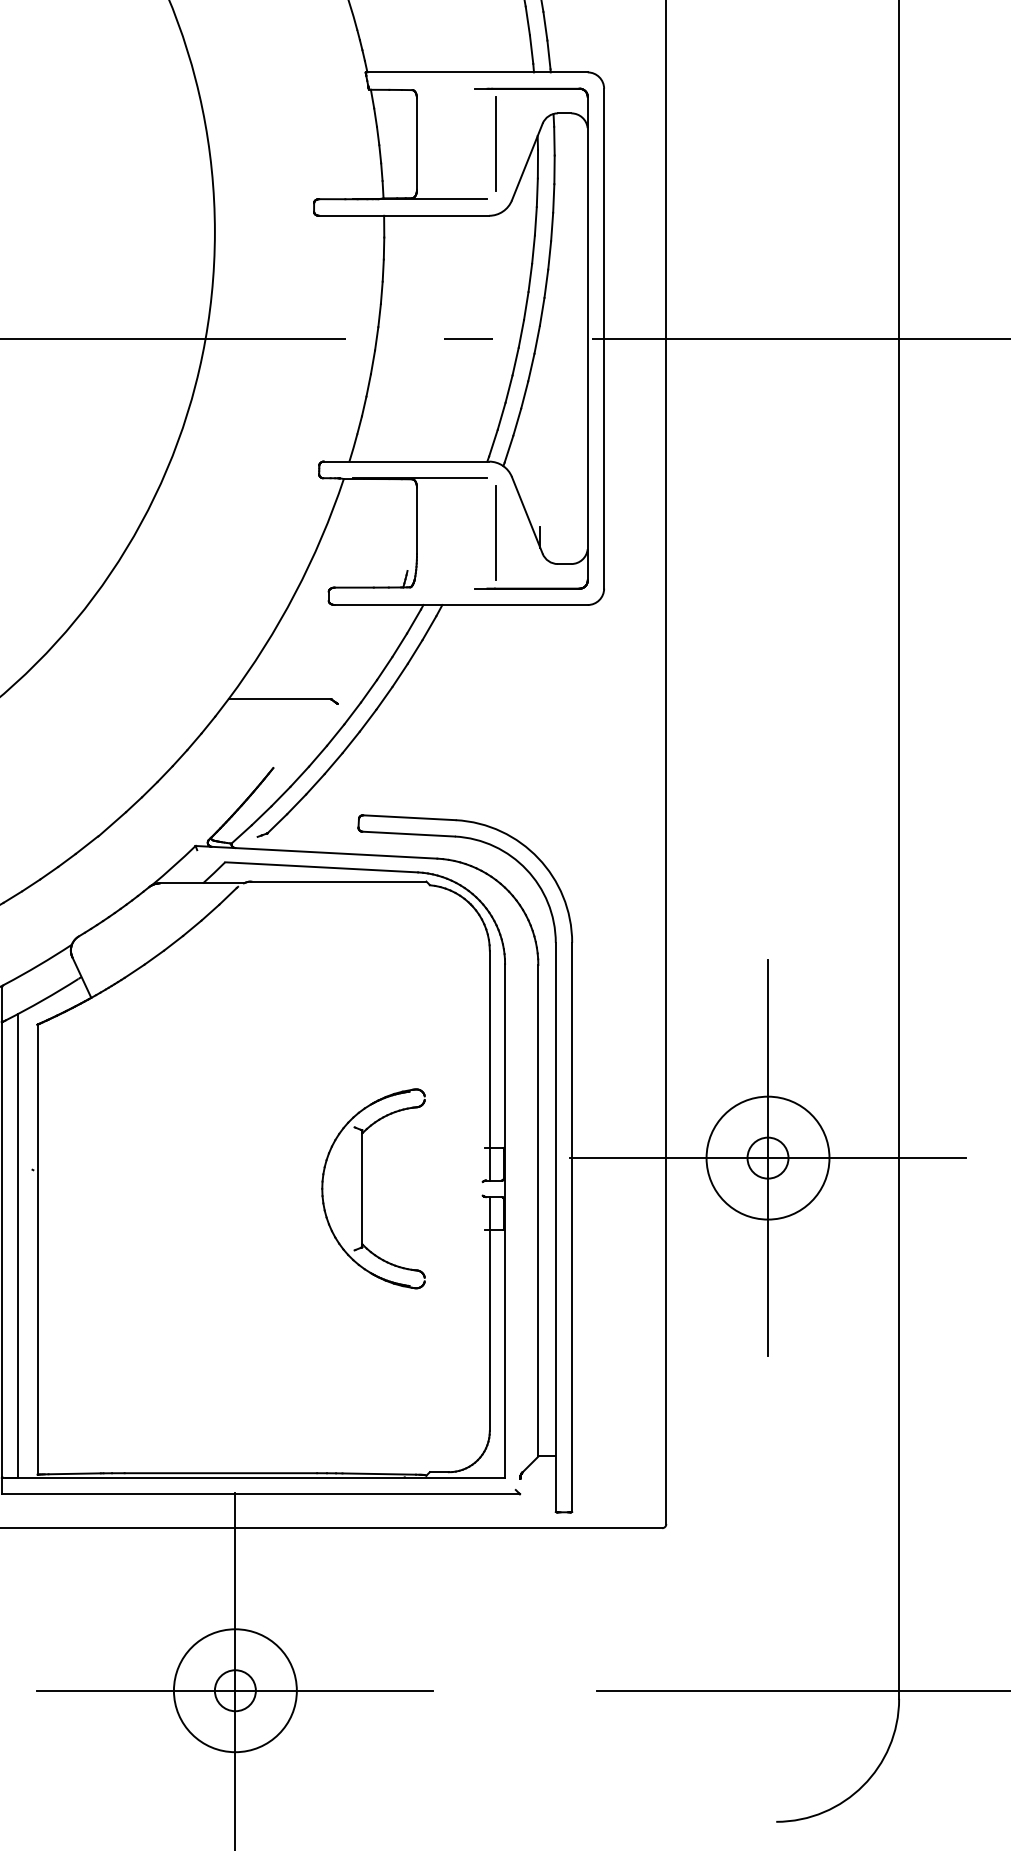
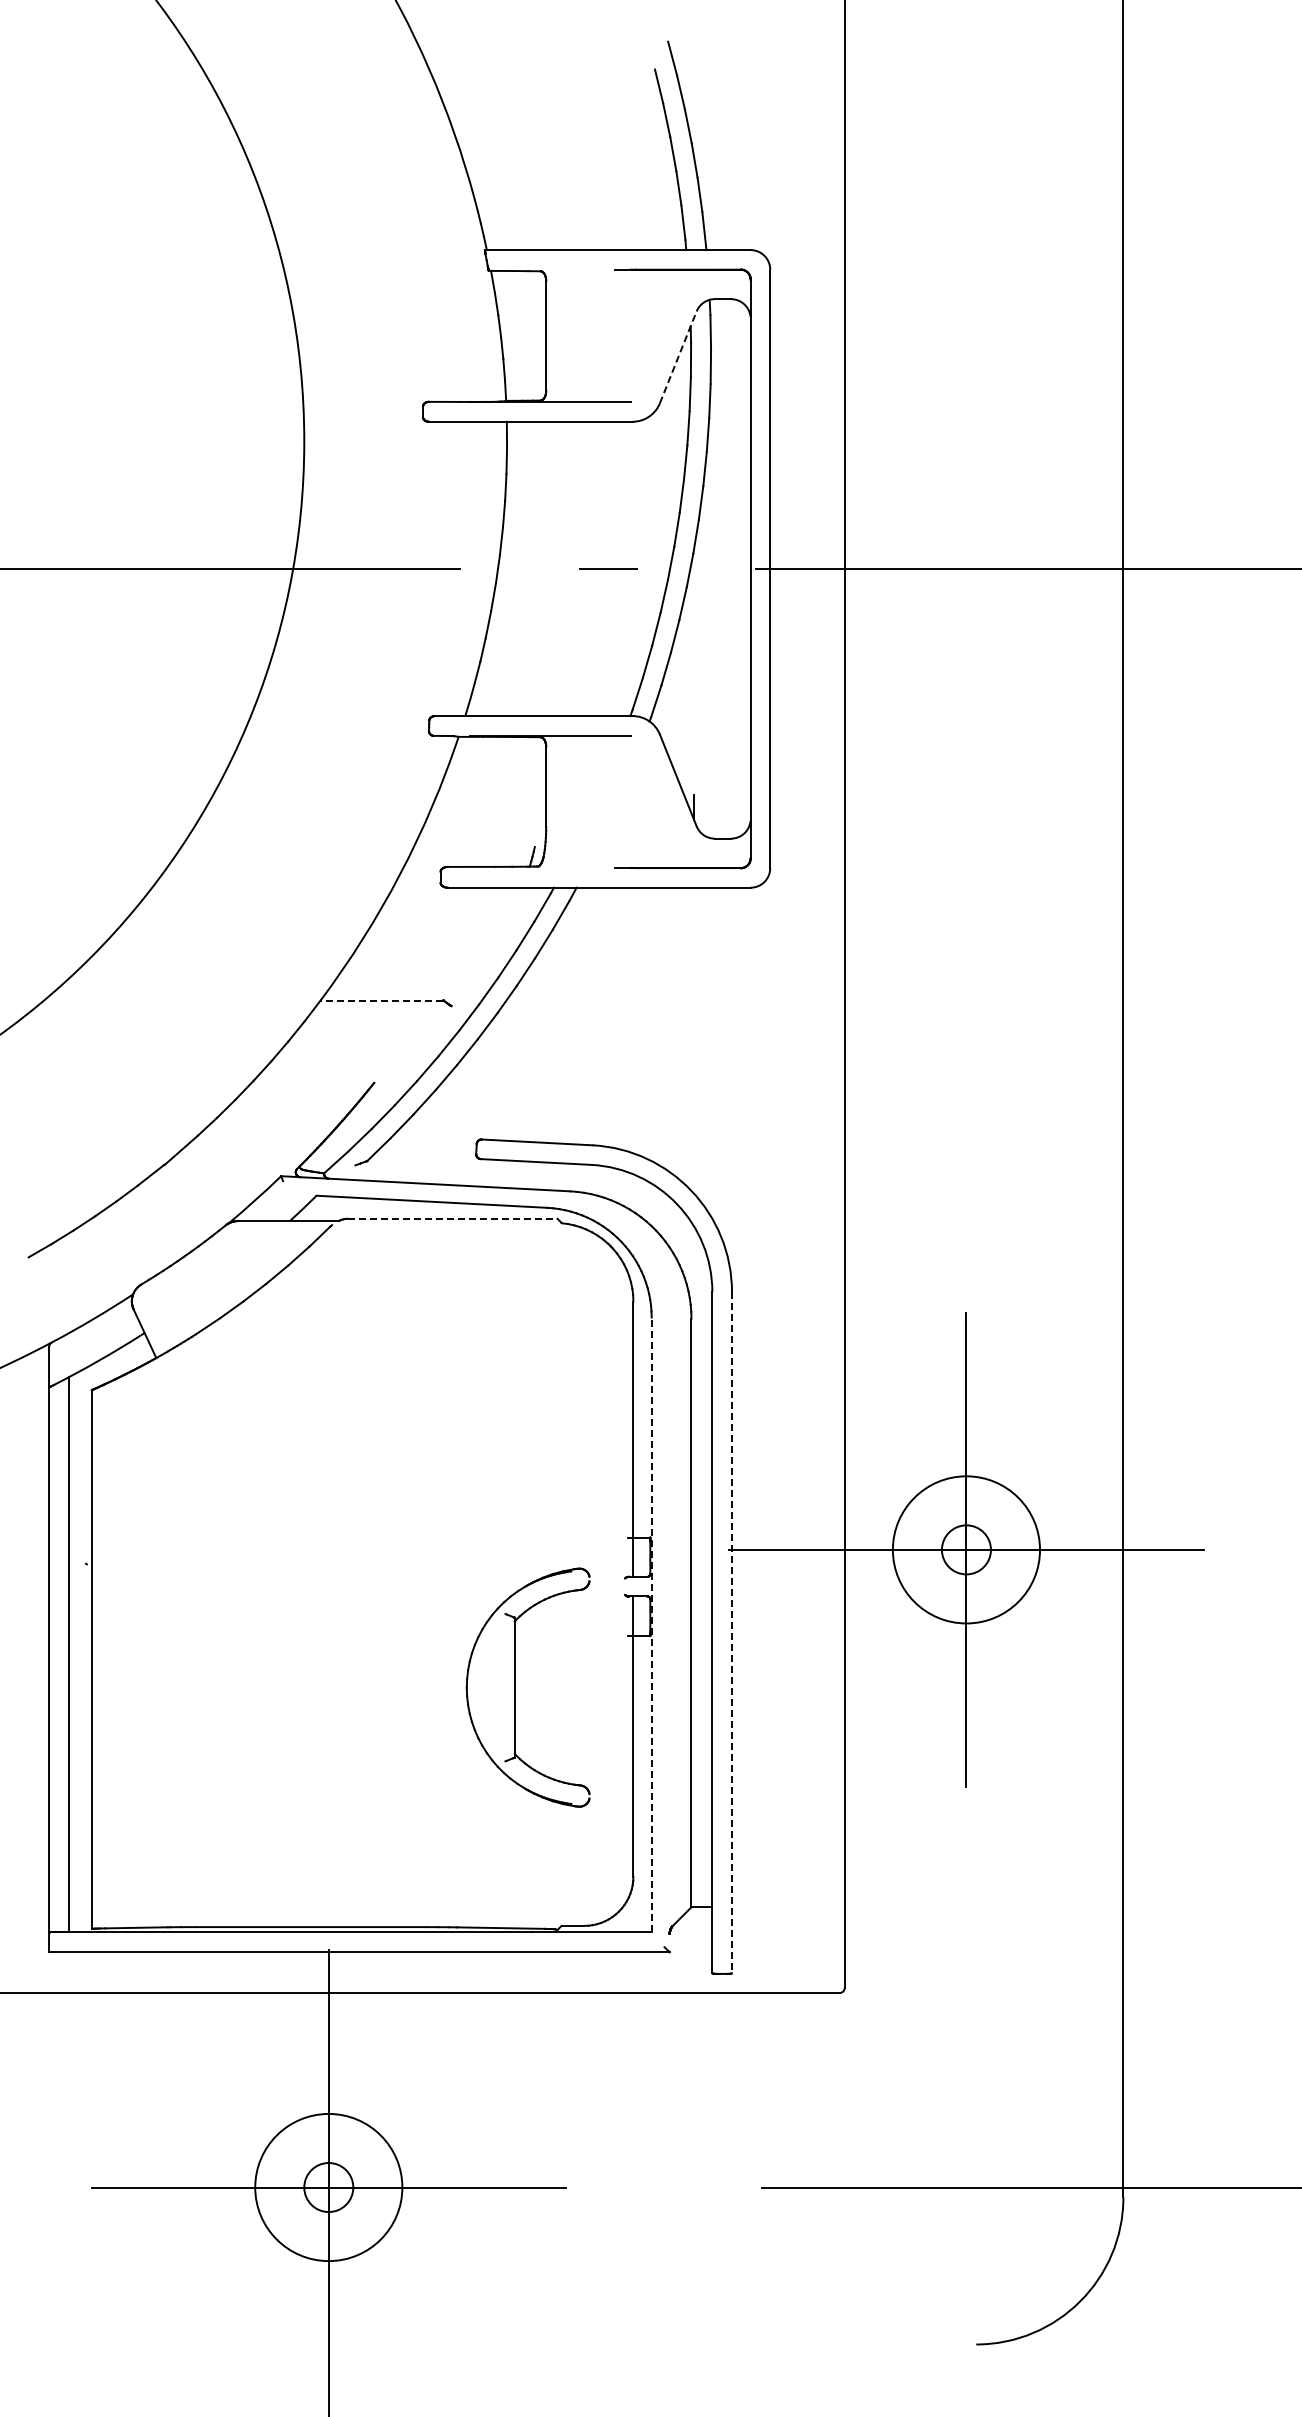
line: (494, 143) -> (639, 335), removed
line: (527, 161) -> (678, 356), solid -> dashed
line: (495, 532) -> (640, 801), removed
line: (279, 699) -> (381, 1000), solid -> dashed
line: (338, 881) -> (452, 1218), solid -> dashed
part: (362, 1188) -> (515, 1687), moved
line: (504, 1220) -> (651, 1624), solid -> dashed
line: (572, 1227) -> (732, 1632), solid -> dashed

